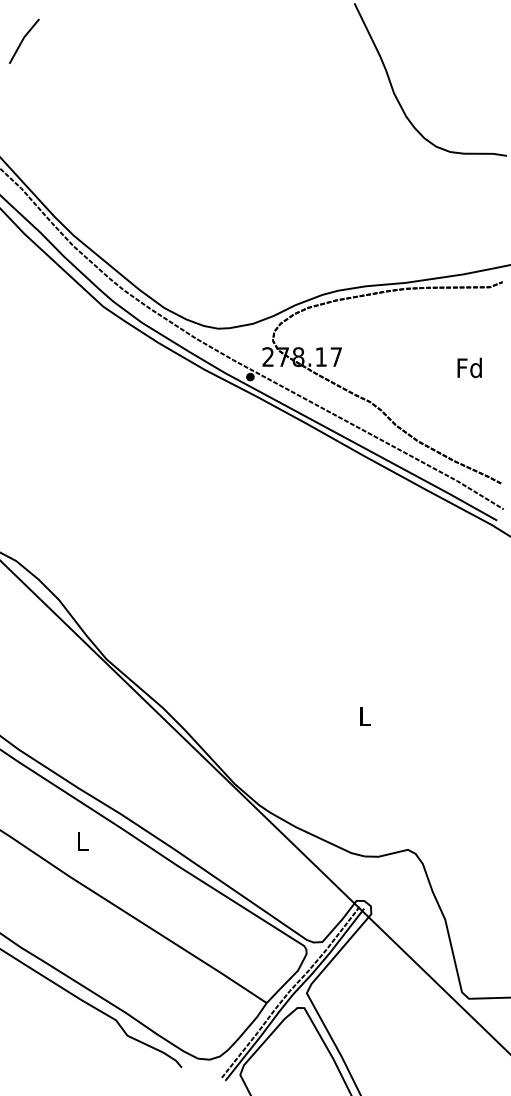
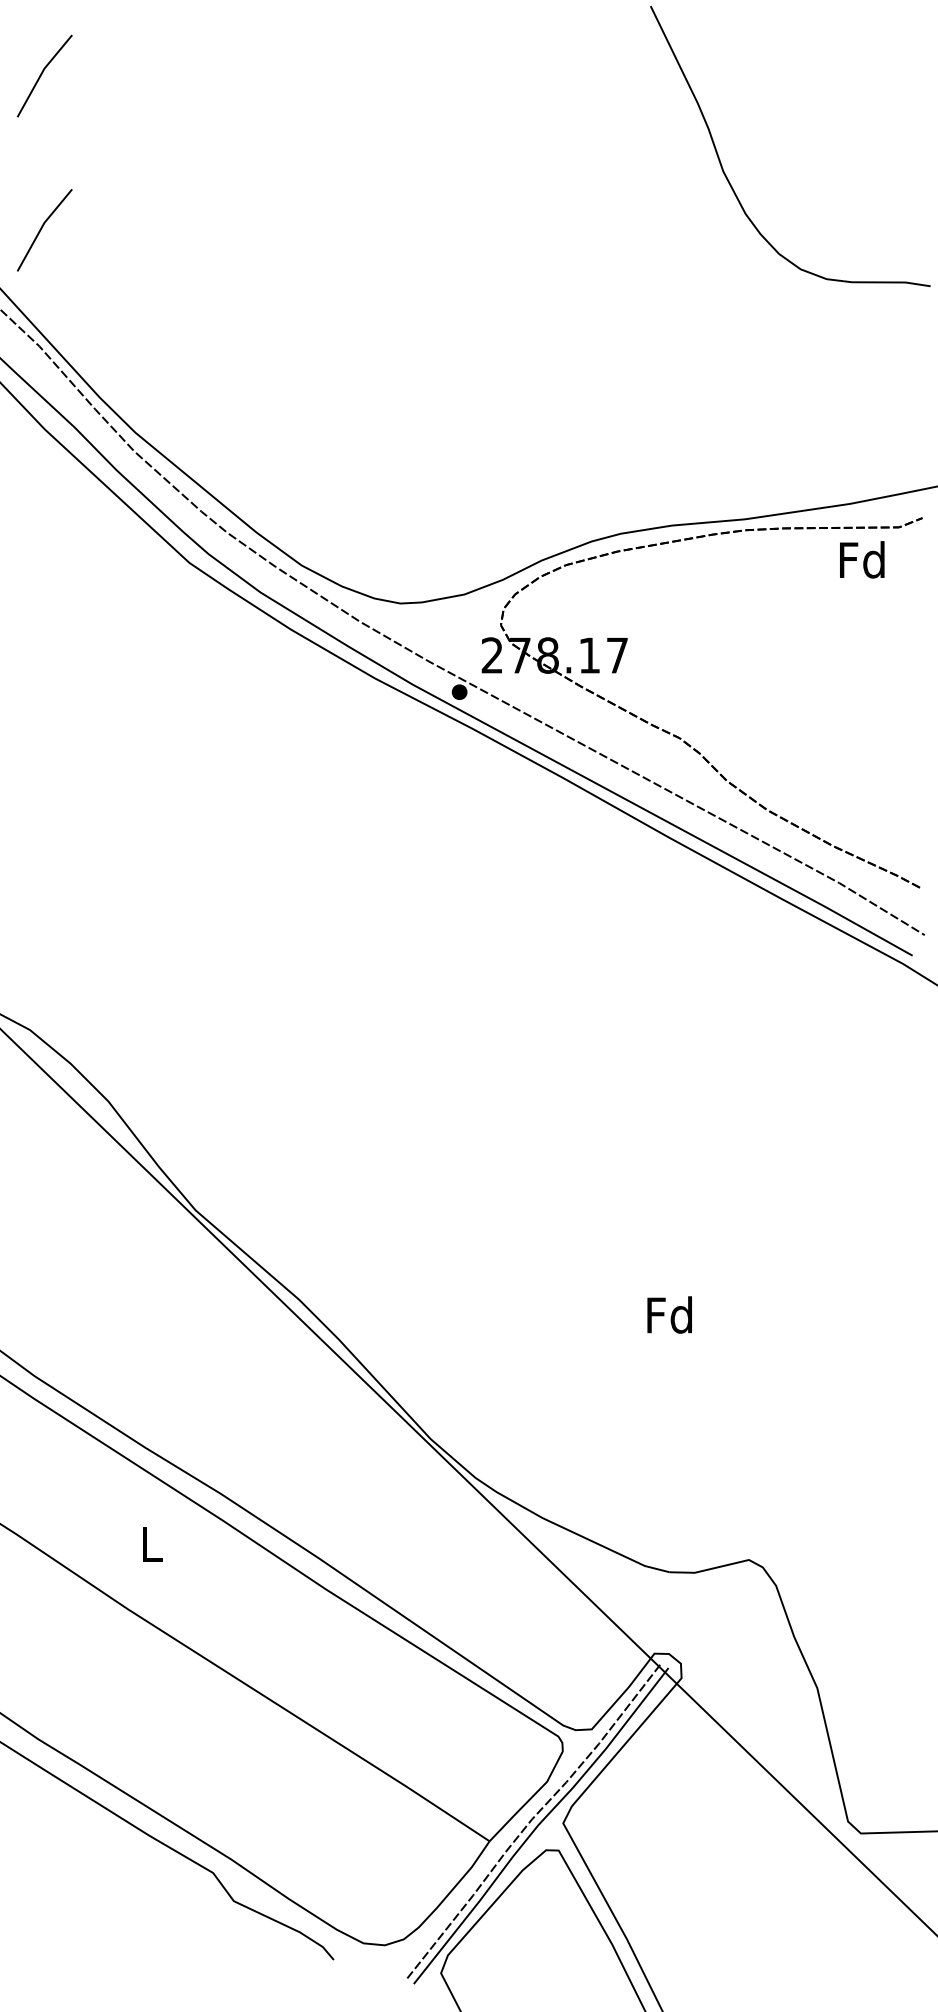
line: (24, 123) -> (44, 226), added
text: (469, 367) -> (861, 559), moved
text: (364, 716) -> (669, 1315), L -> Fd

